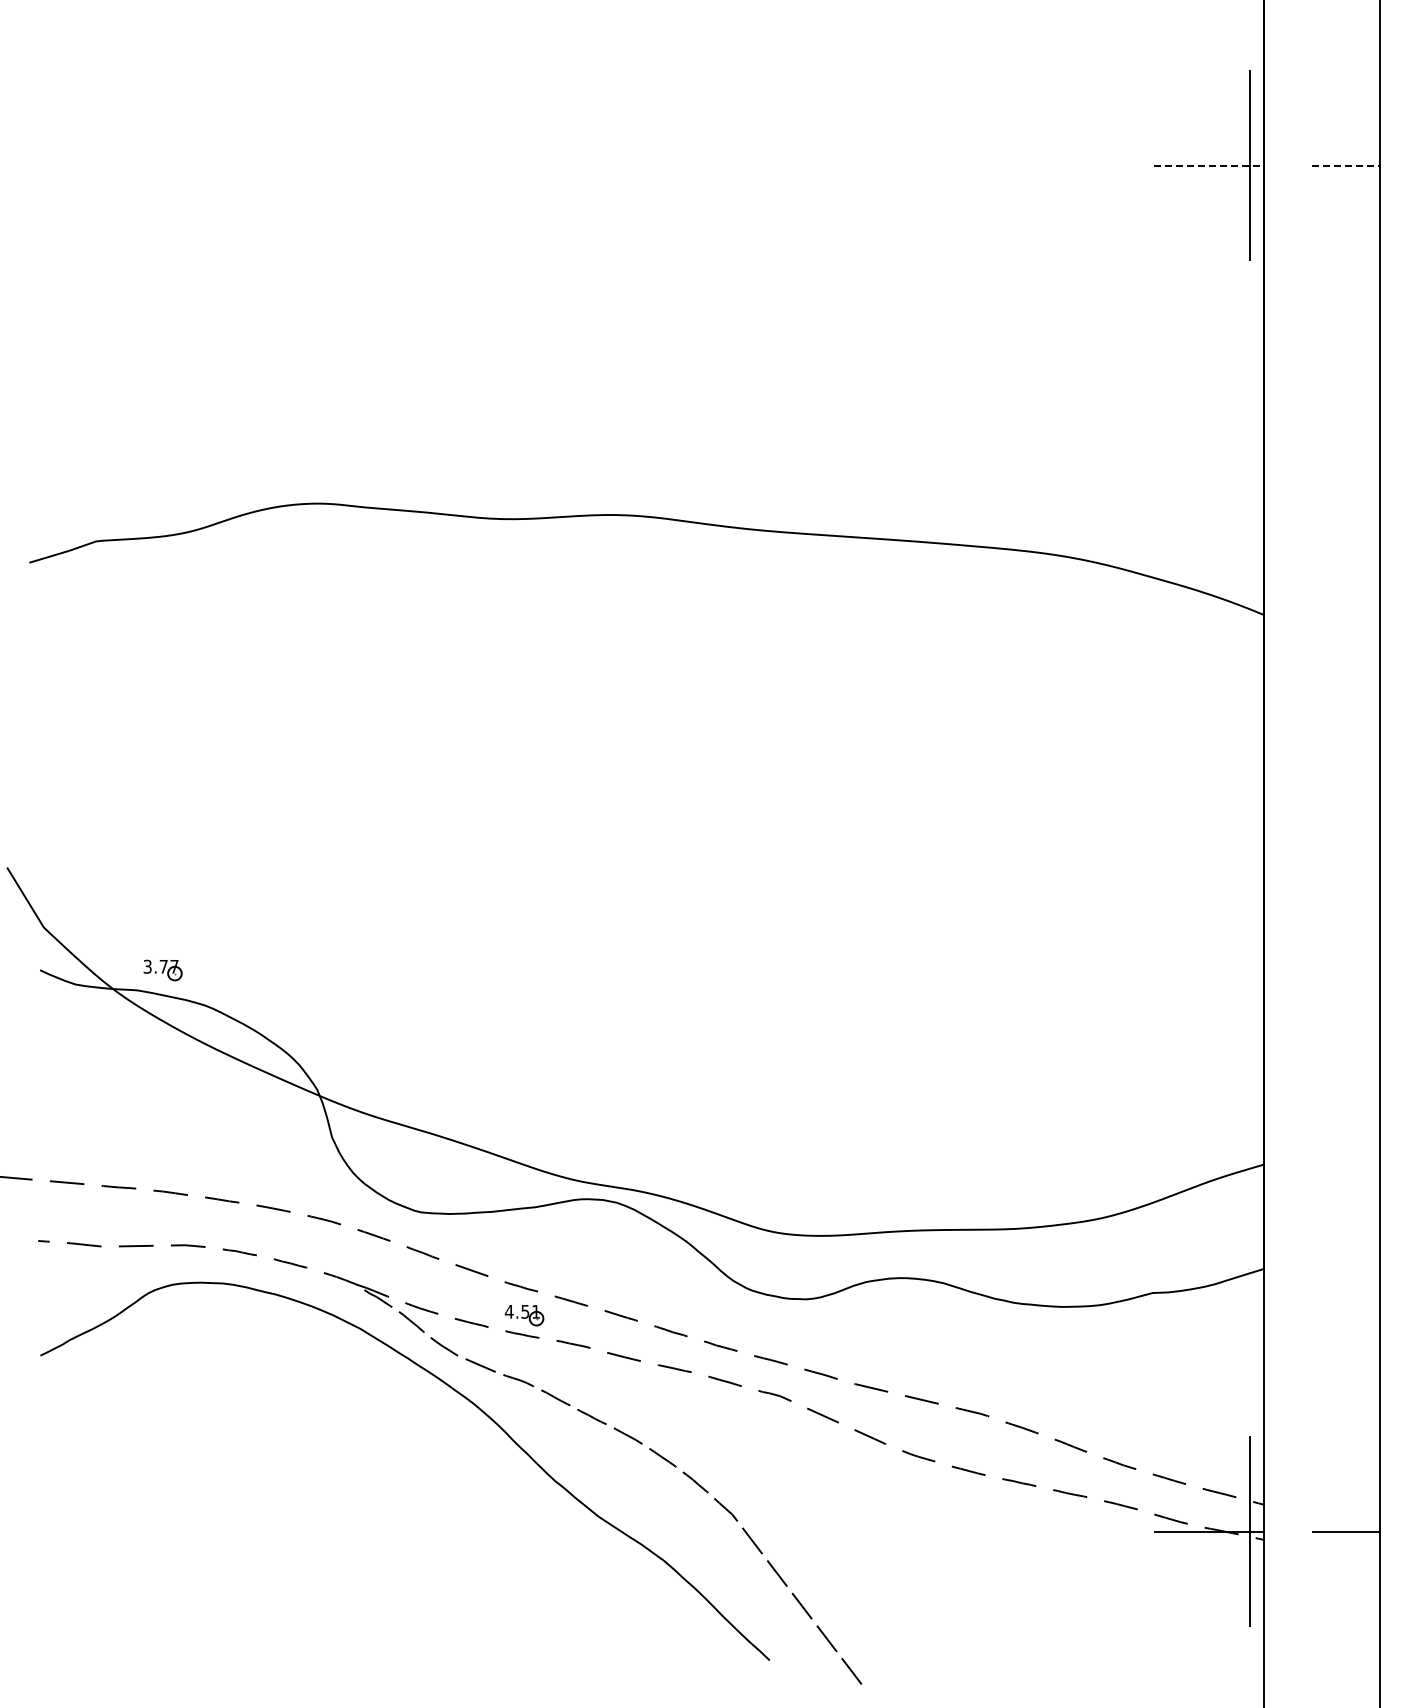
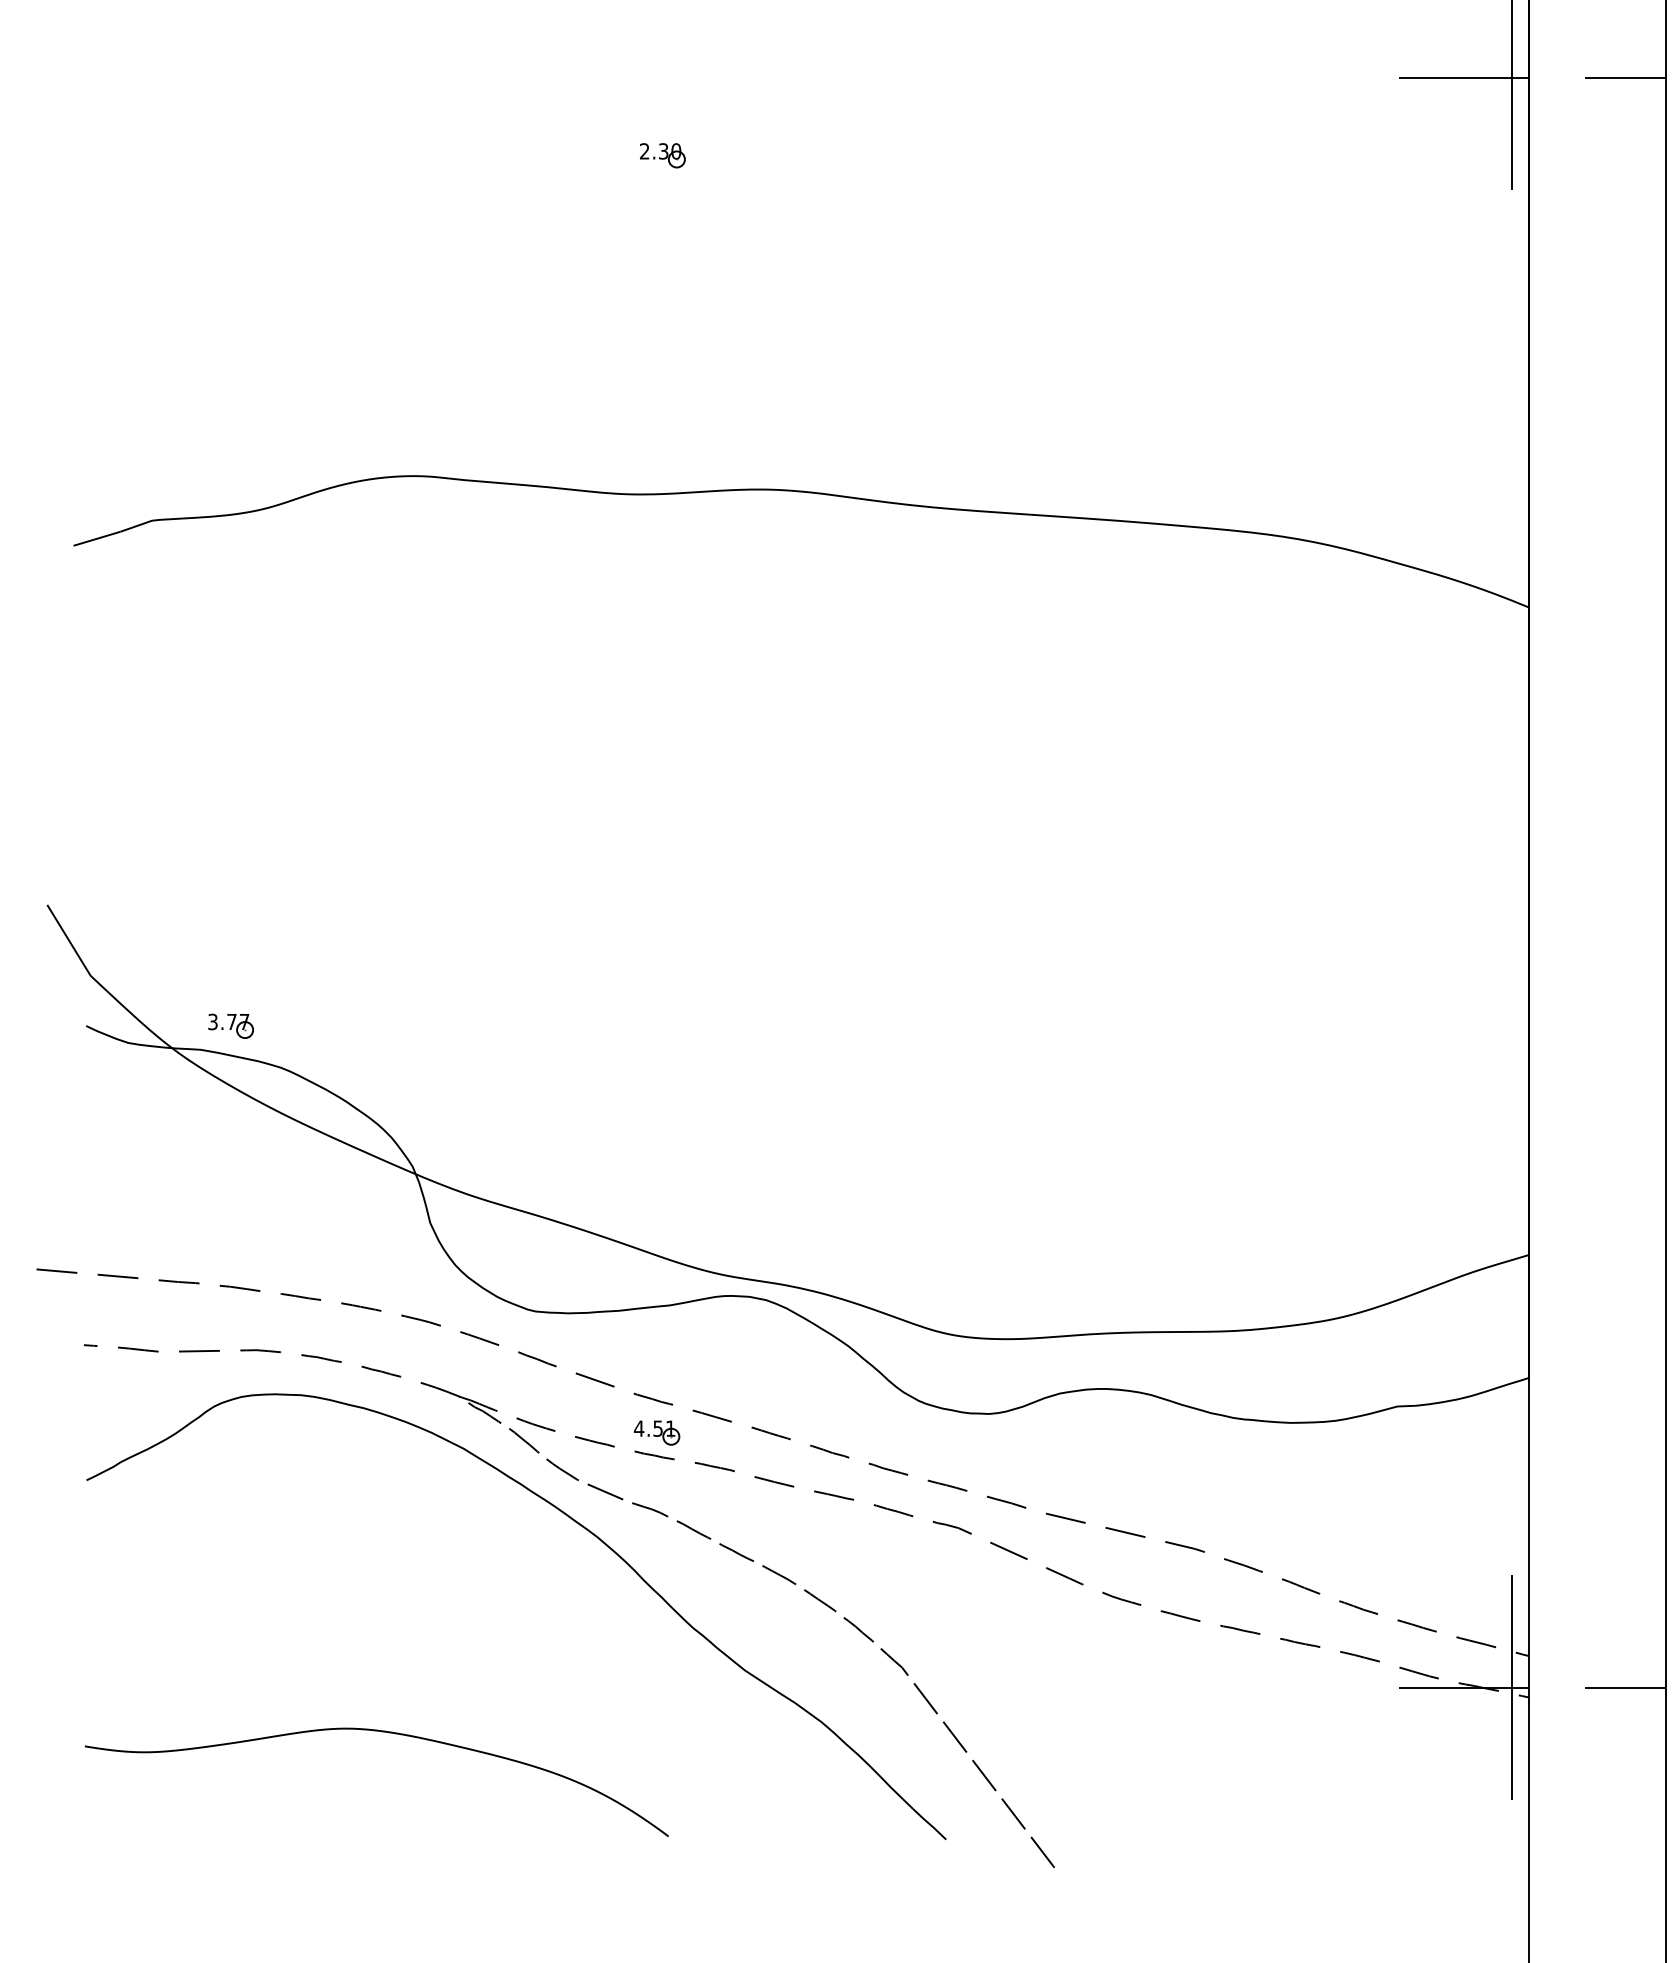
line: (1209, 165) -> (1464, 77), dashed -> solid
line: (1346, 165) -> (1625, 77), dashed -> solid
part: (529, 231) -> (662, 155), added
curve: (295, 1570) -> (387, 1733), added

